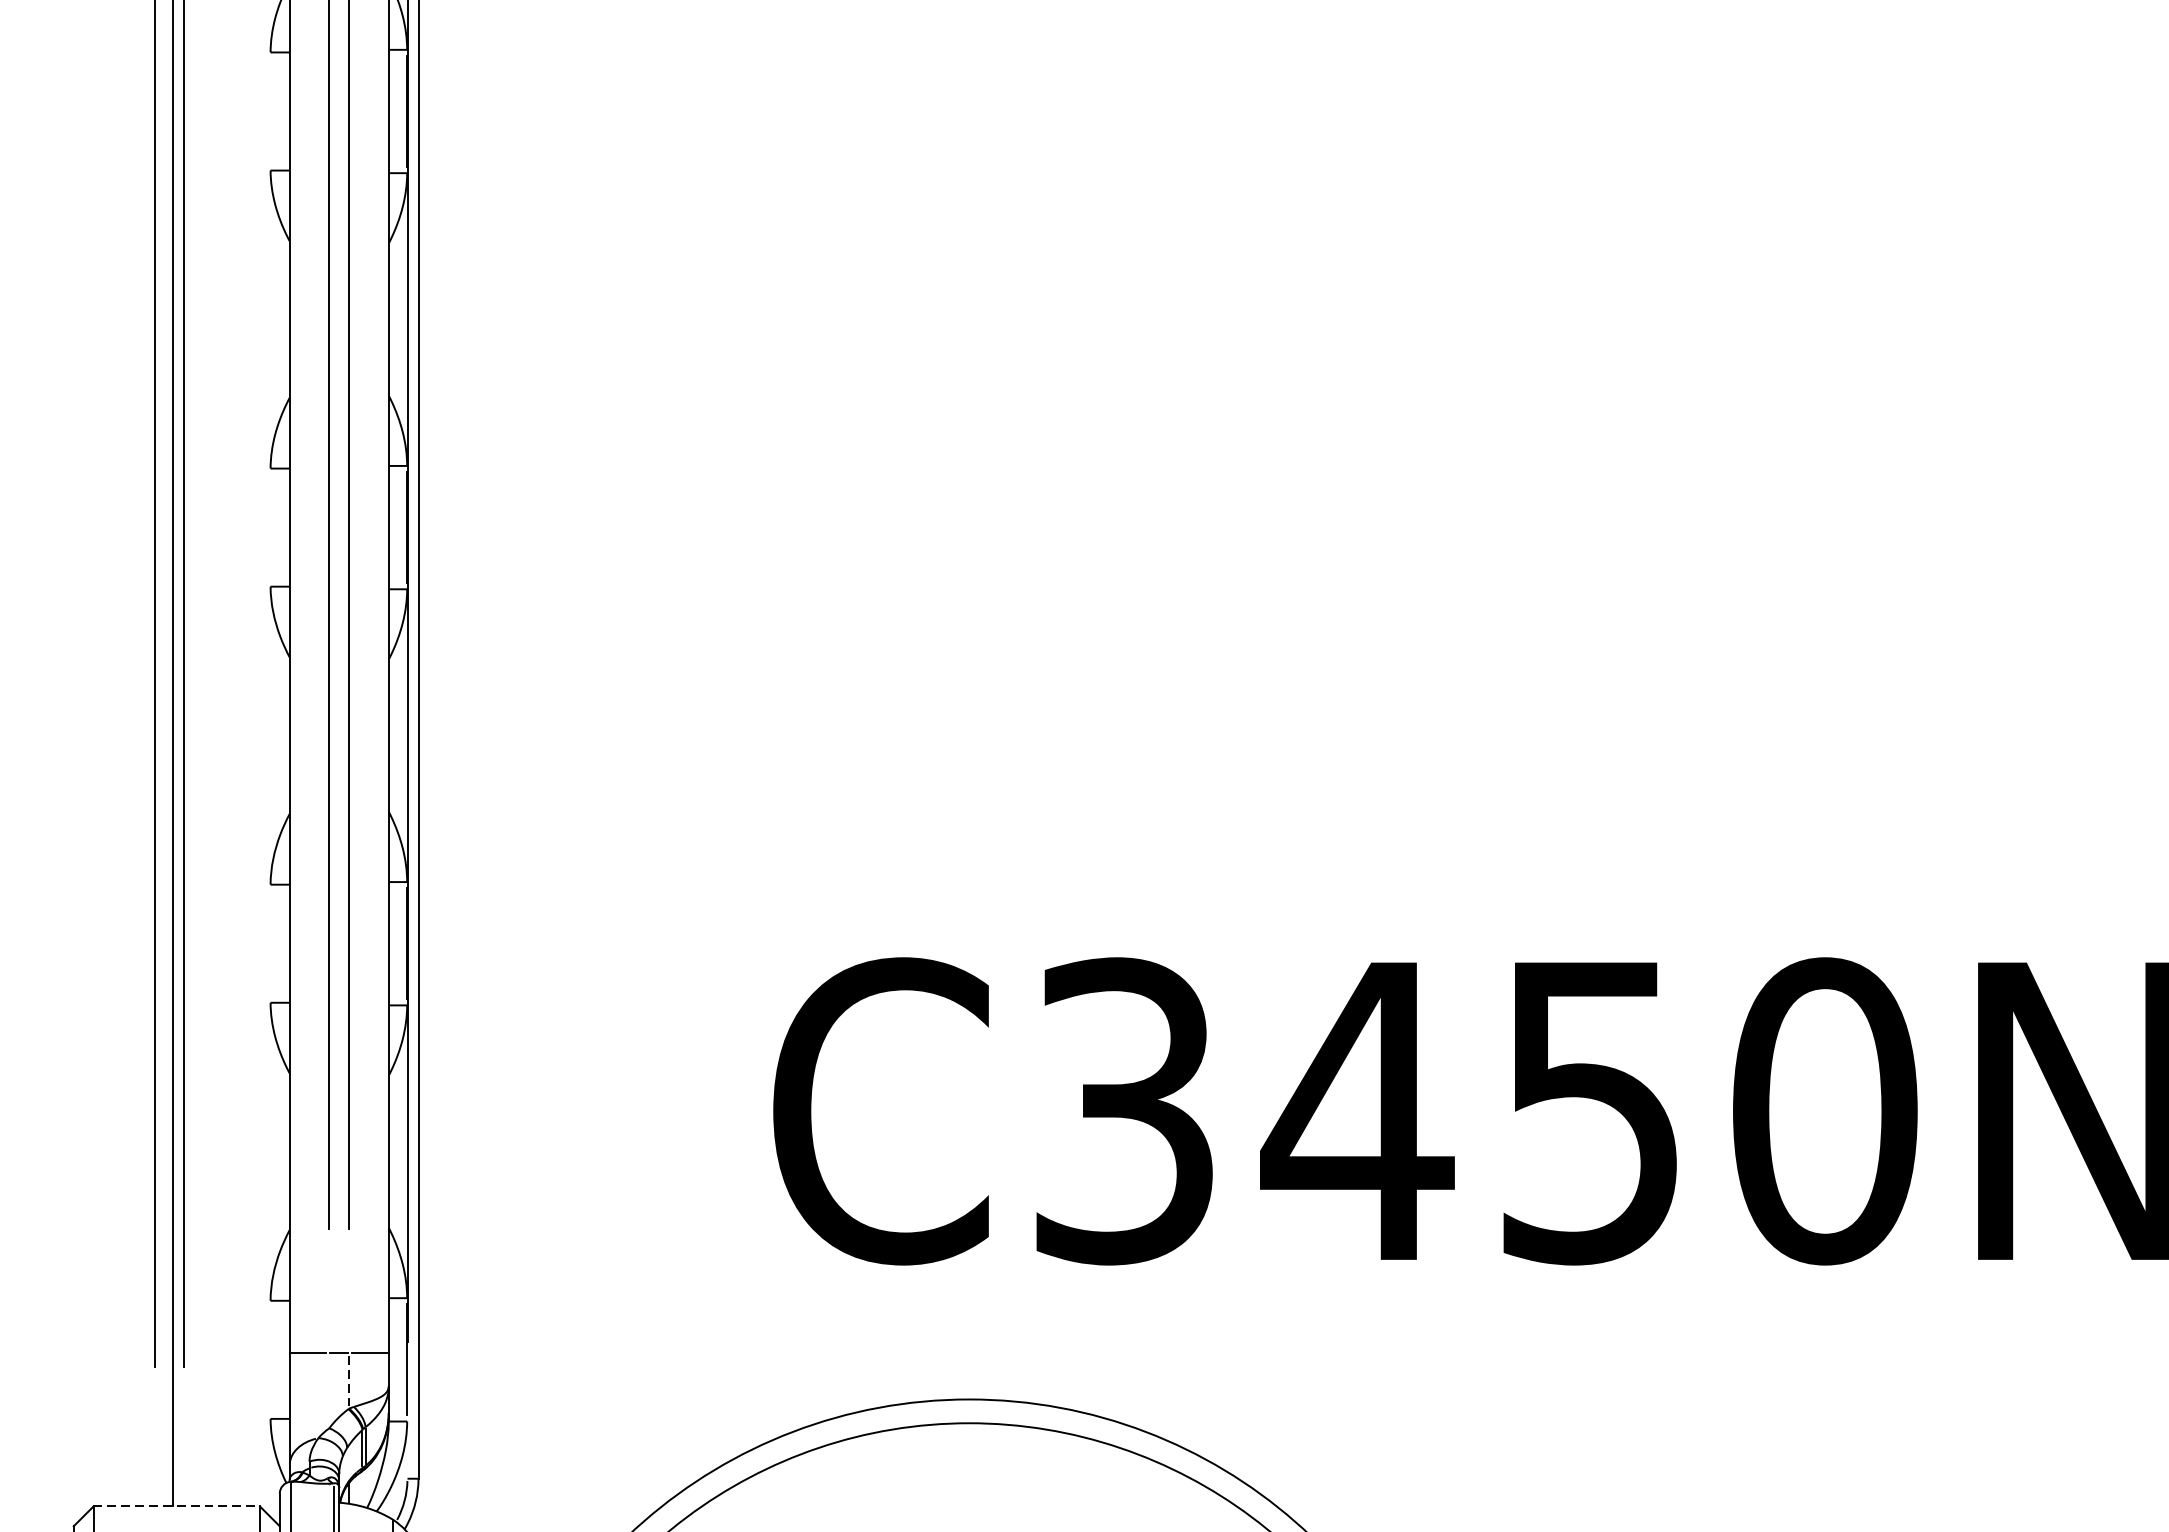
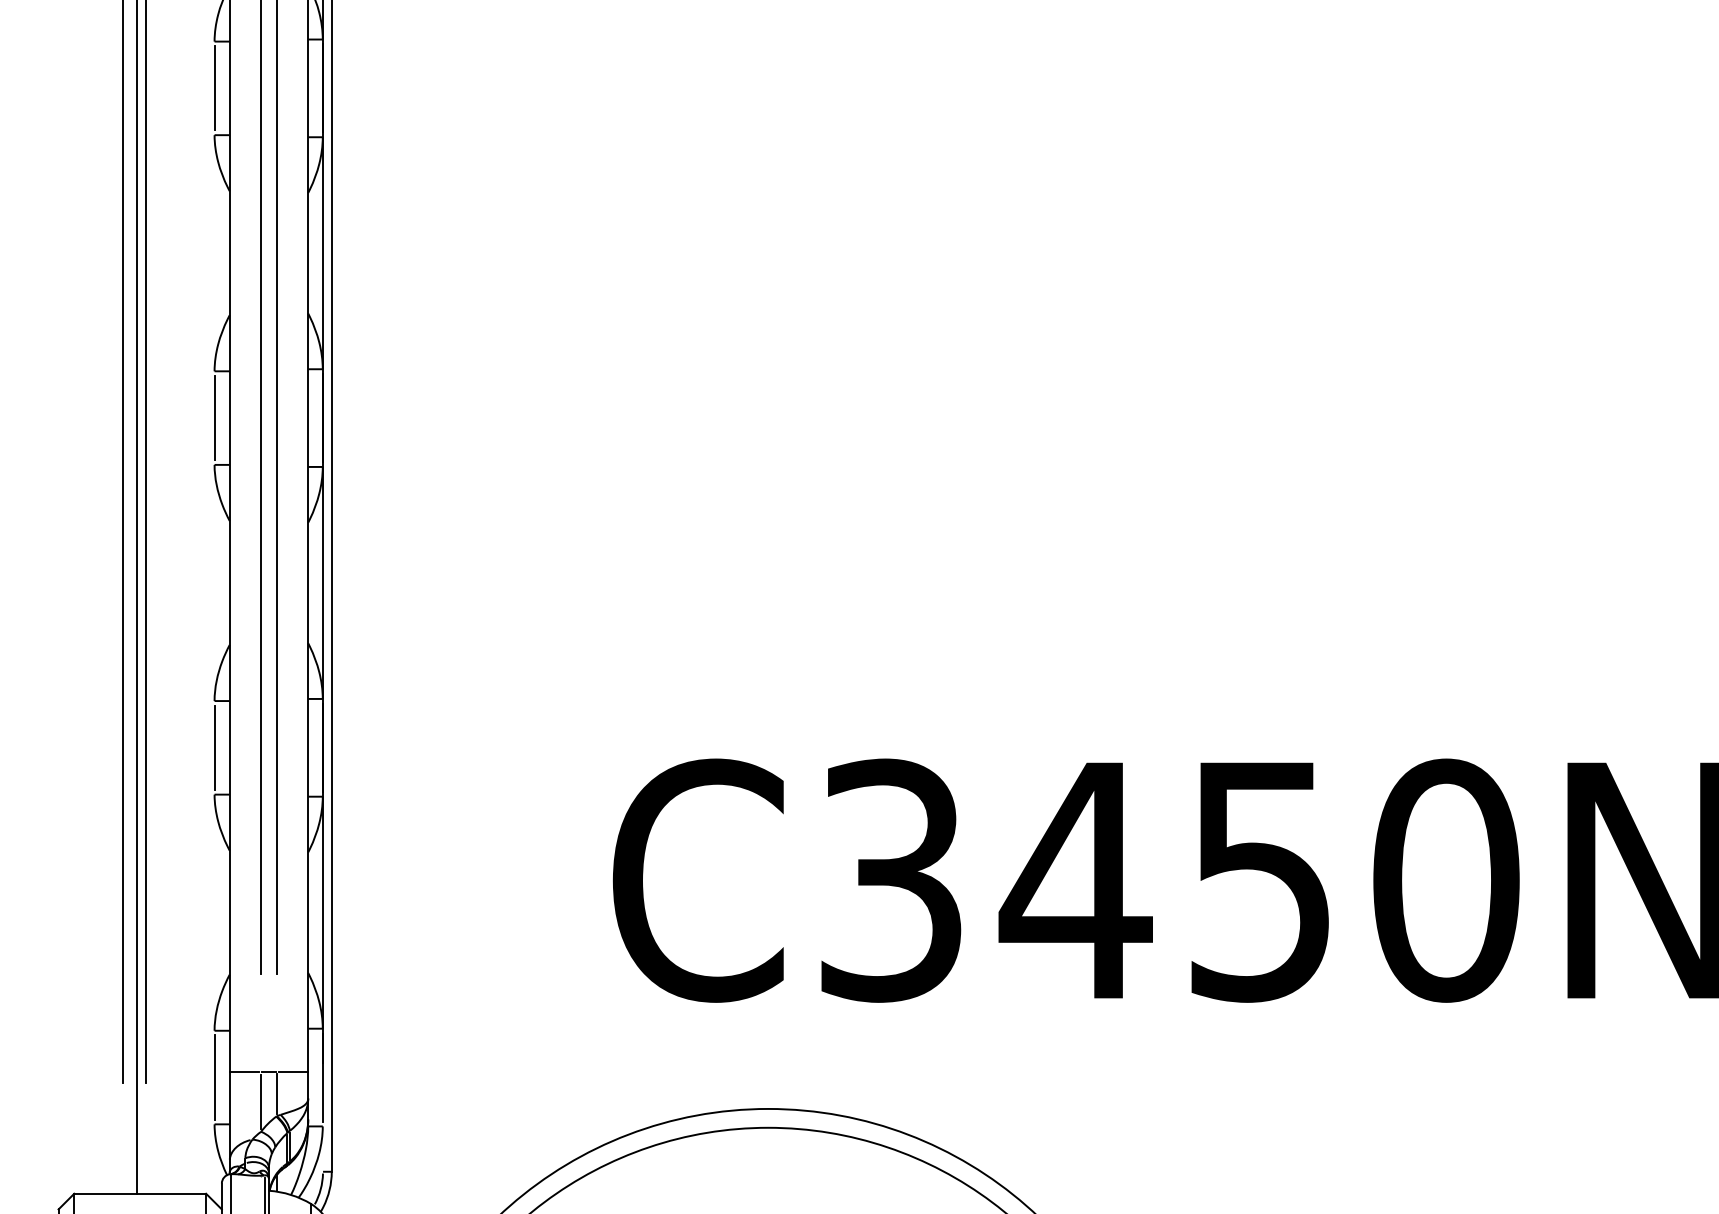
line: (270, 111) -> (214, 88), added
line: (270, 528) -> (214, 418), added
line: (270, 943) -> (214, 747), added
line: (270, 1359) -> (214, 1077), added
line: (348, 1381) -> (276, 1094), dashed -> solid
line: (329, 1391) -> (261, 1102), added
line: (177, 1506) -> (140, 1193), dashed -> solid

